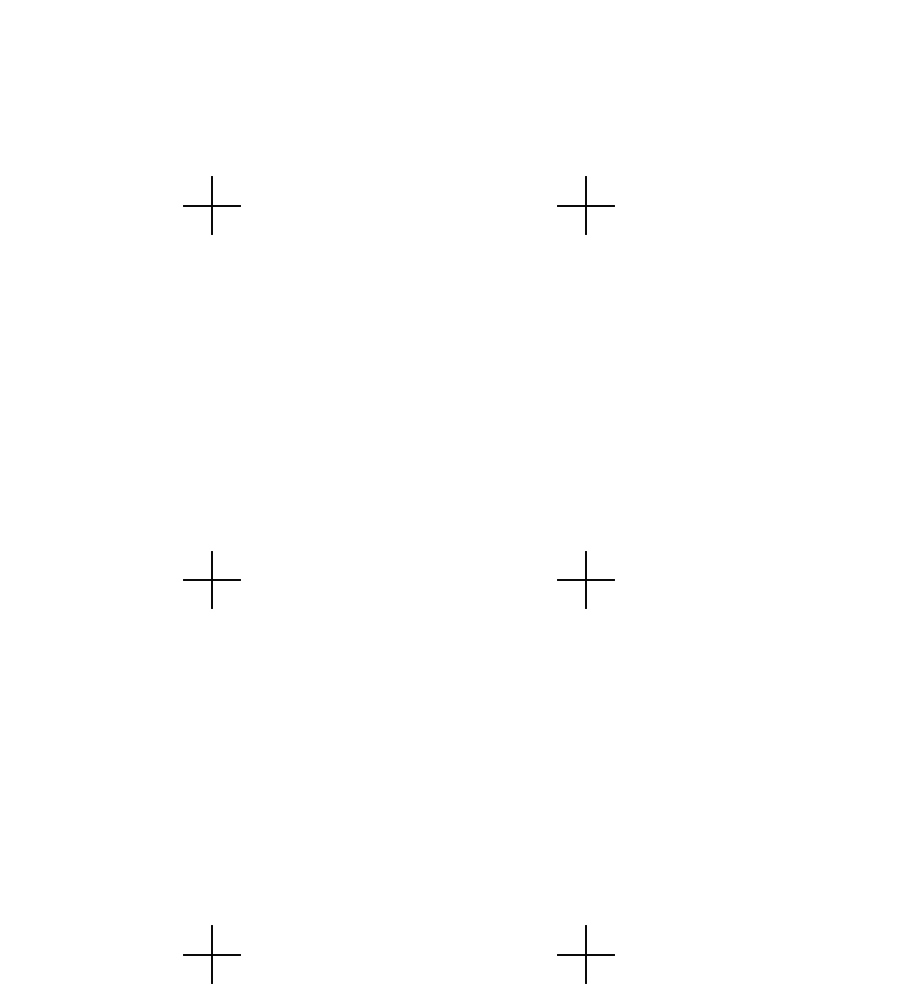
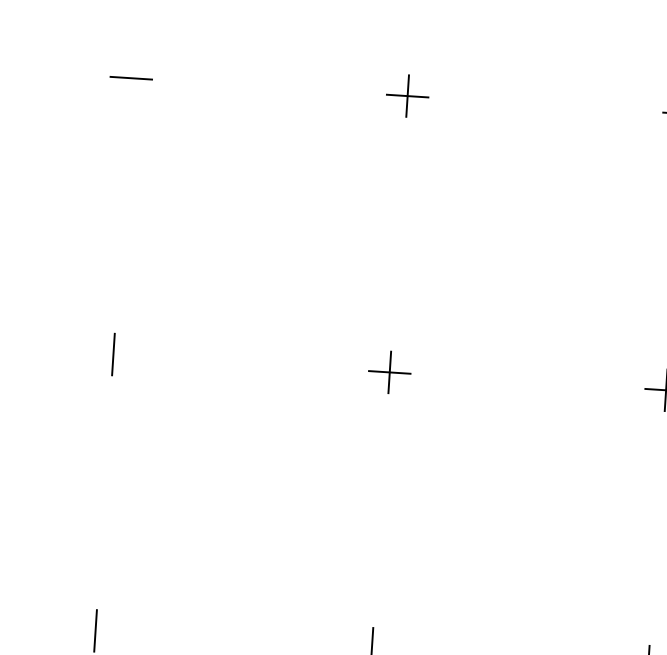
line: (211, 205) -> (131, 78), removed
line: (211, 580) -> (113, 354), removed
line: (211, 954) -> (95, 630), removed
line: (586, 954) -> (372, 648), removed

